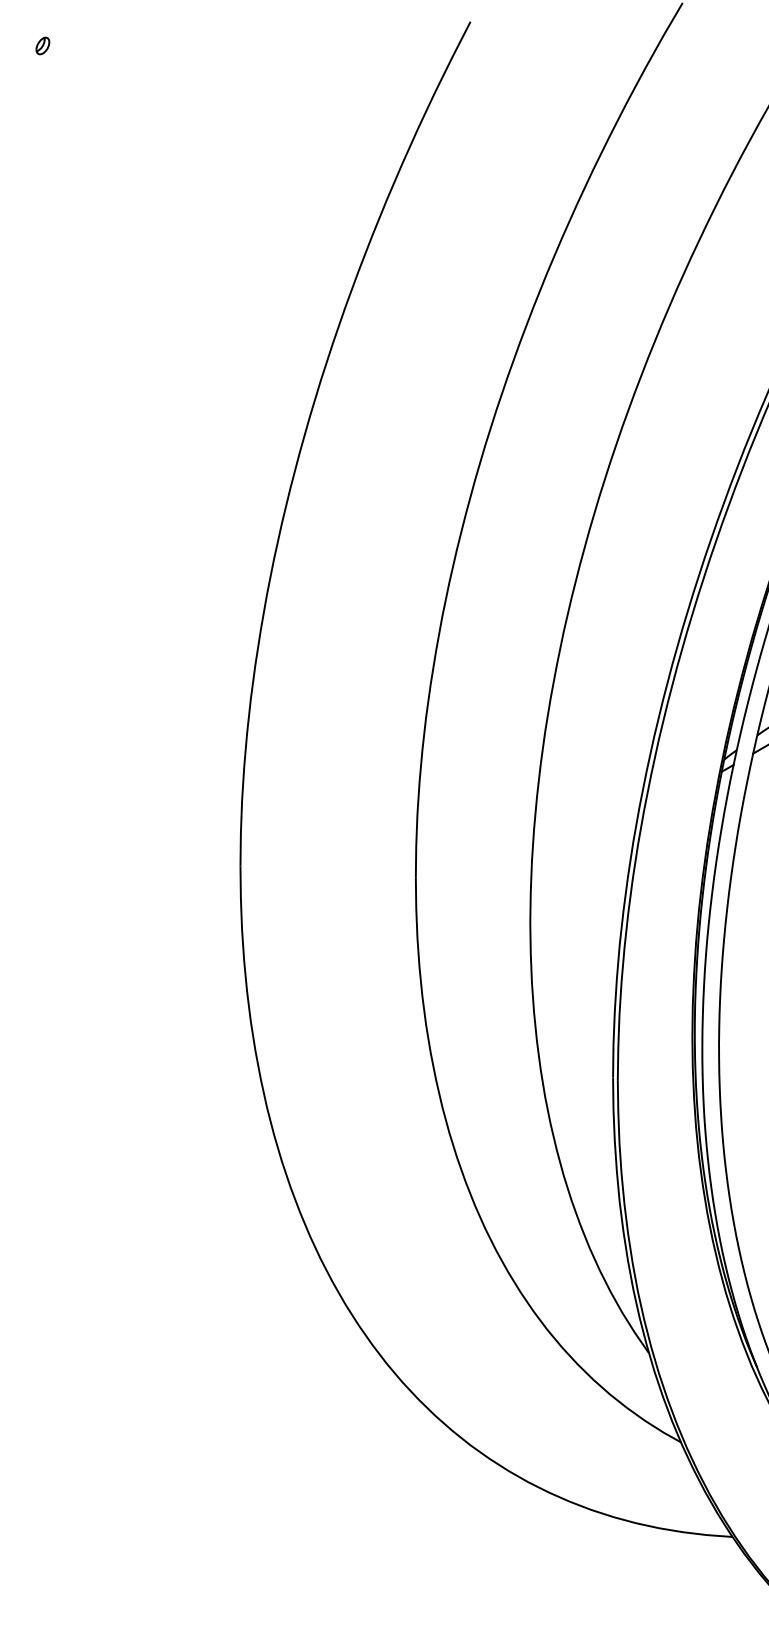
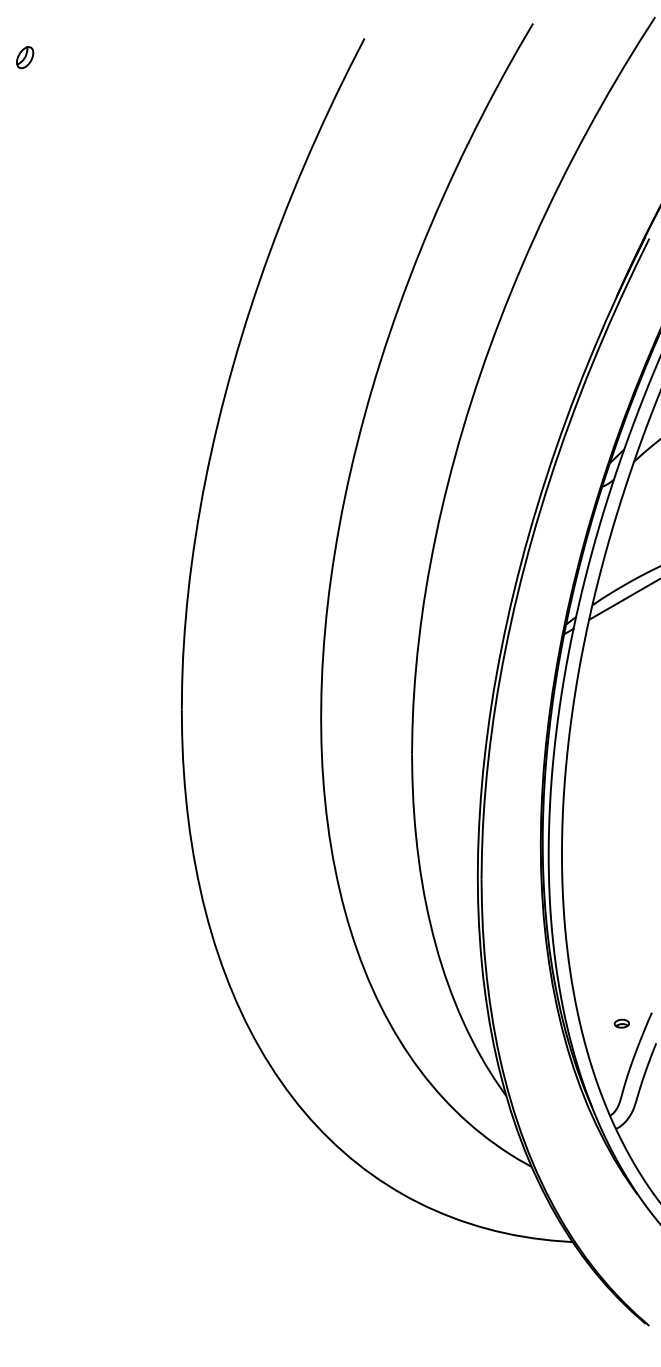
part: (42, 45) -> (24, 57), size x1.6

